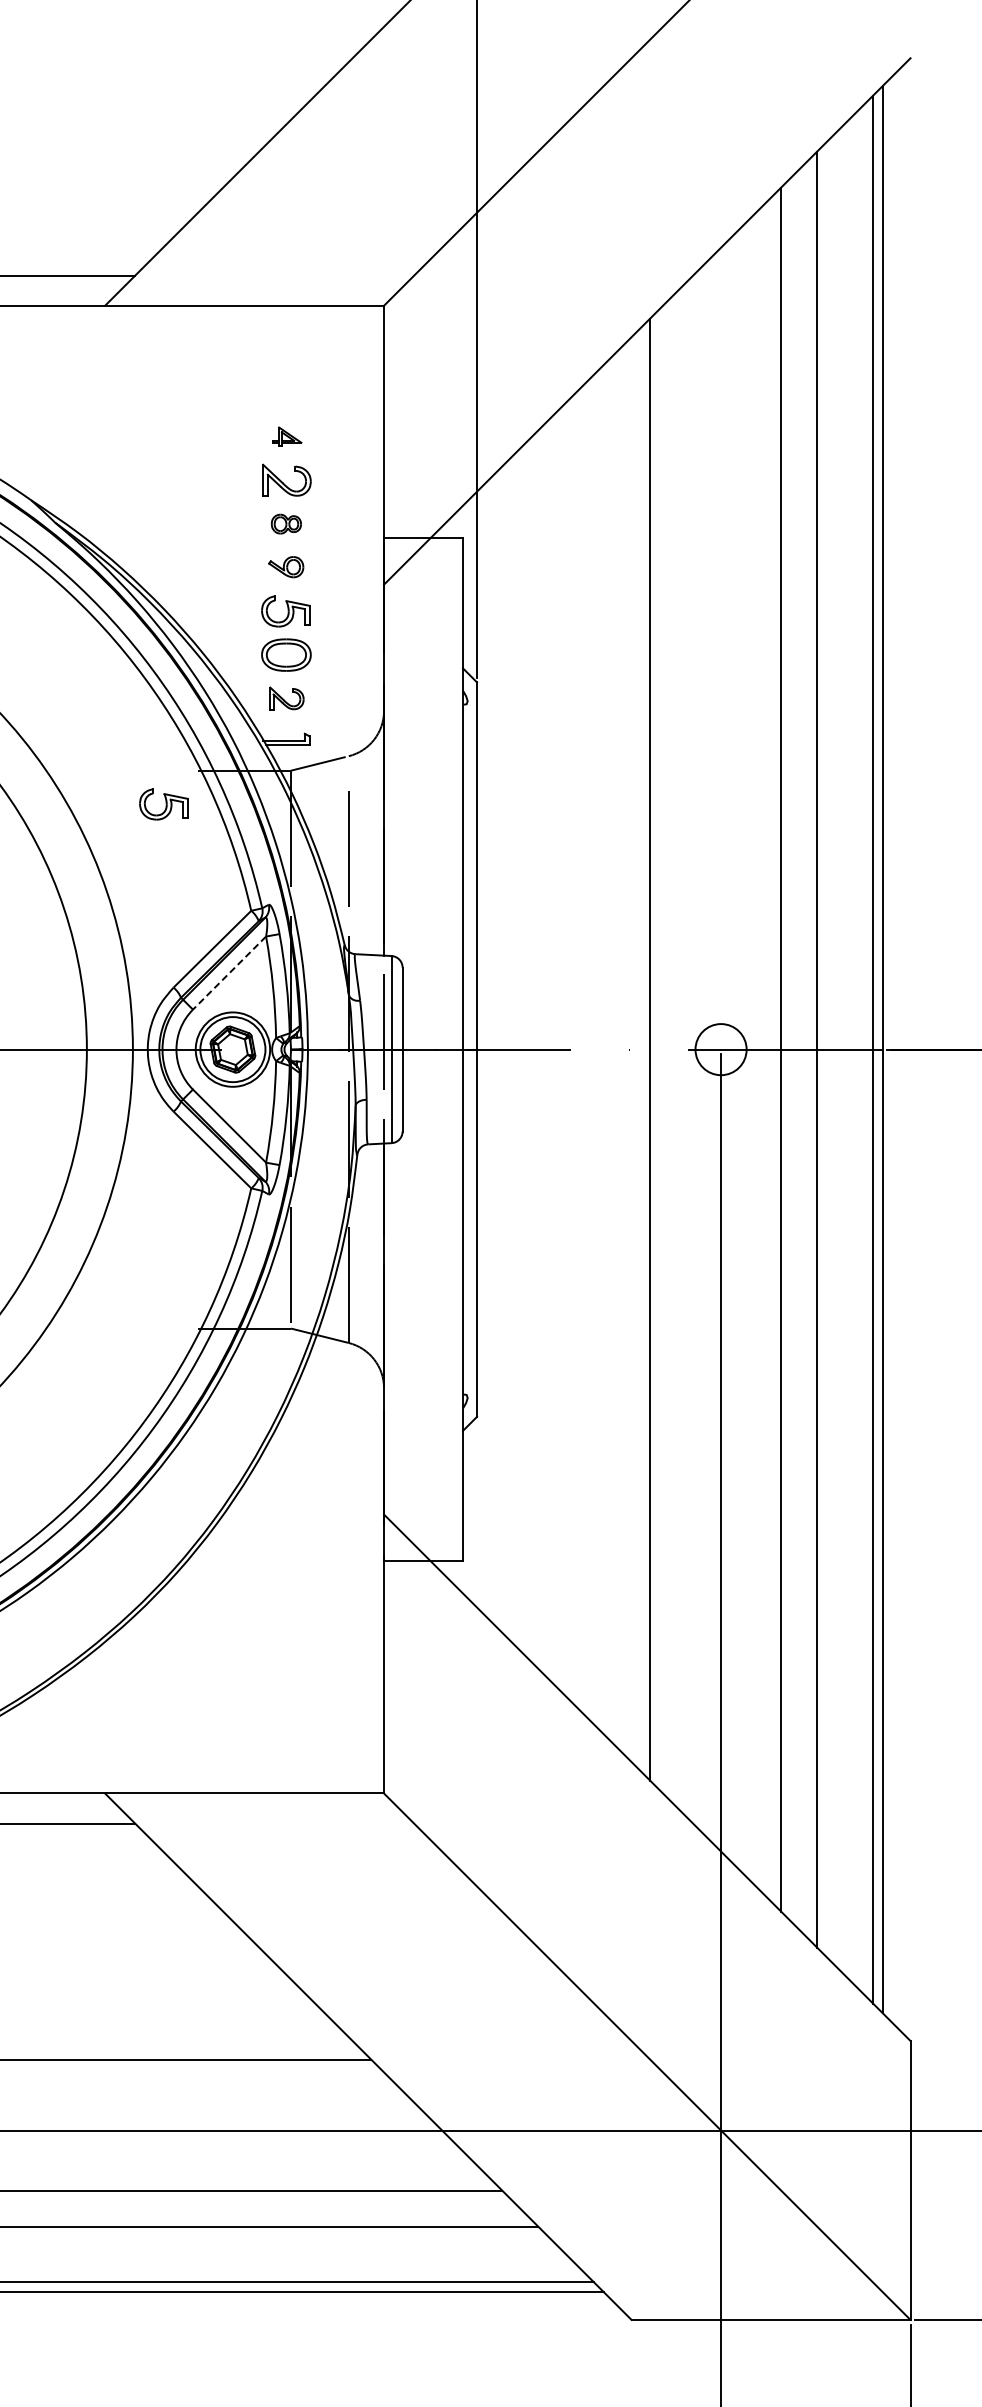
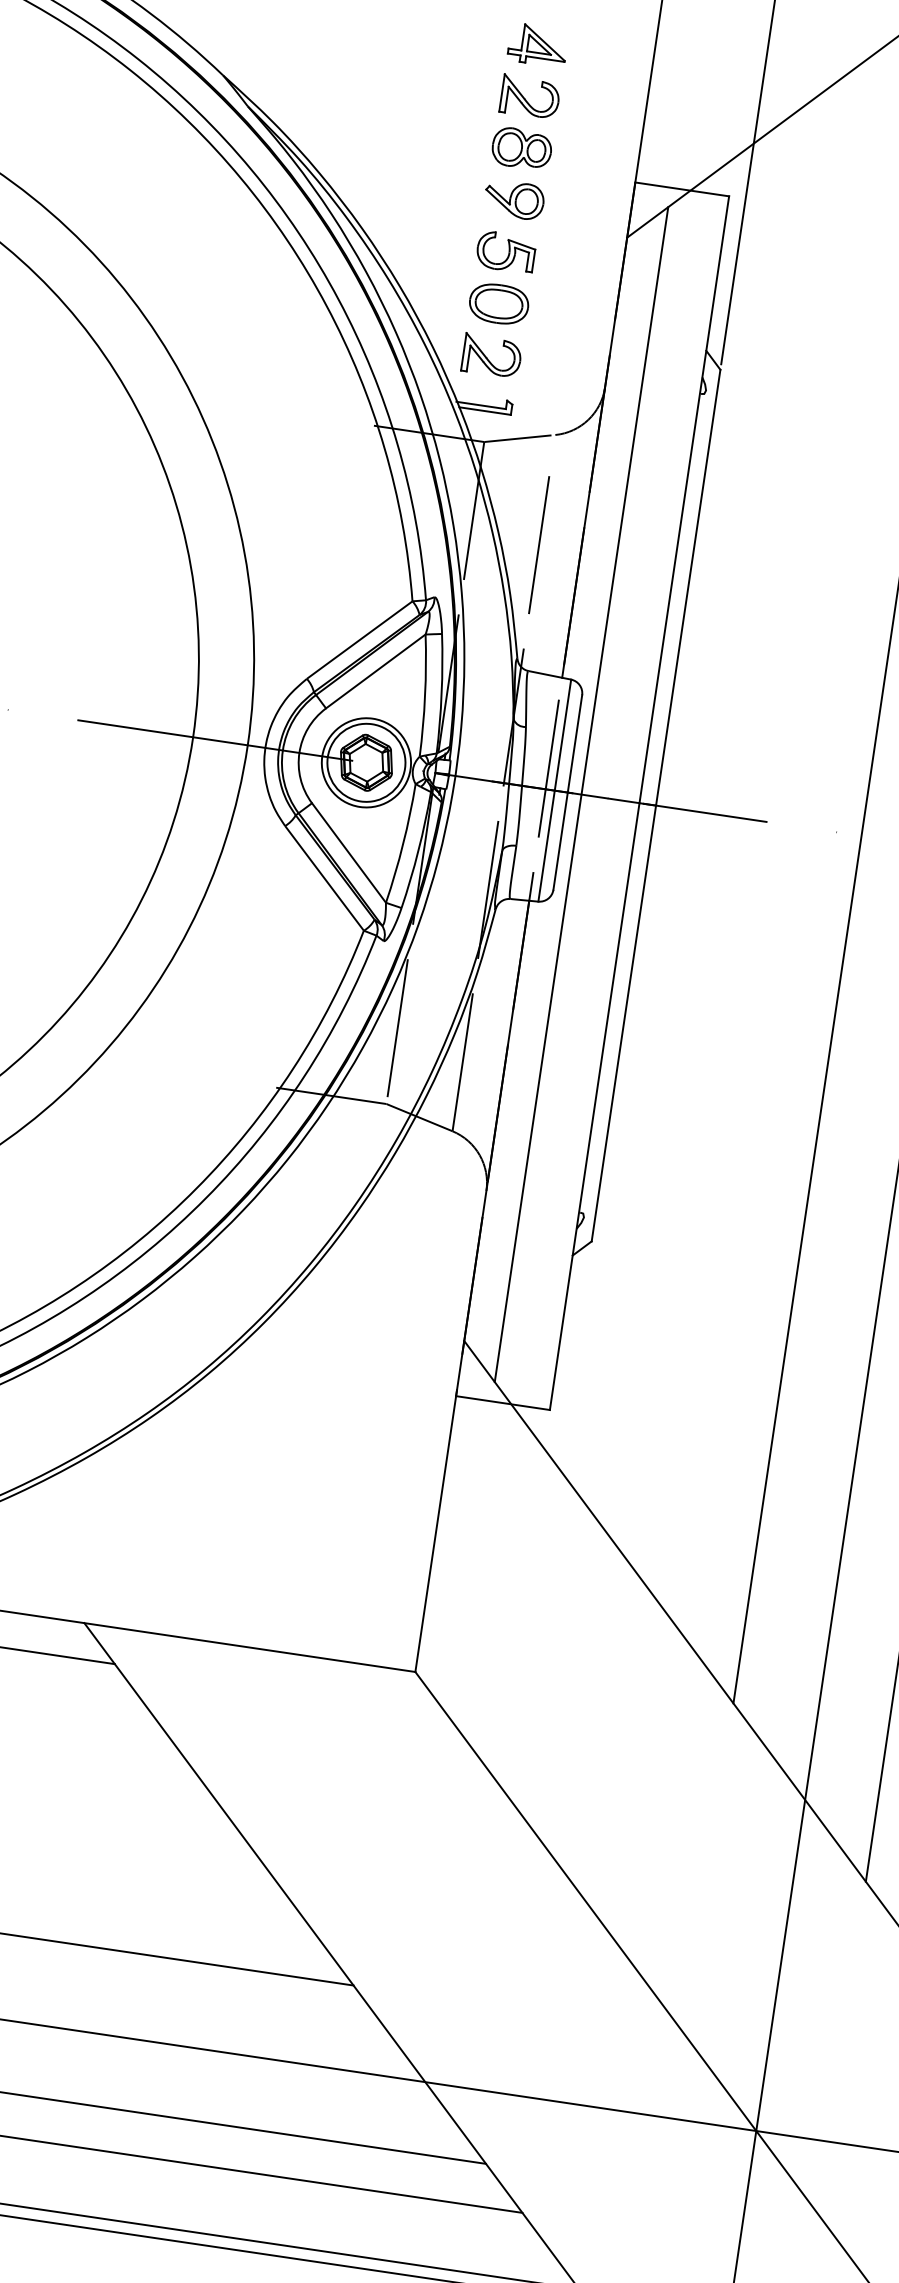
part: (286, 436) -> (537, 44), size x1.67
part: (286, 523) -> (522, 147), size x1.67
part: (285, 566) -> (513, 198), size x1.43
part: (286, 698) -> (491, 355), size x1.43
part: (163, 804) -> (327, 459), removed
line: (229, 973) -> (375, 671), dashed -> solid
line: (414, 1049) -> (581, 794), added

